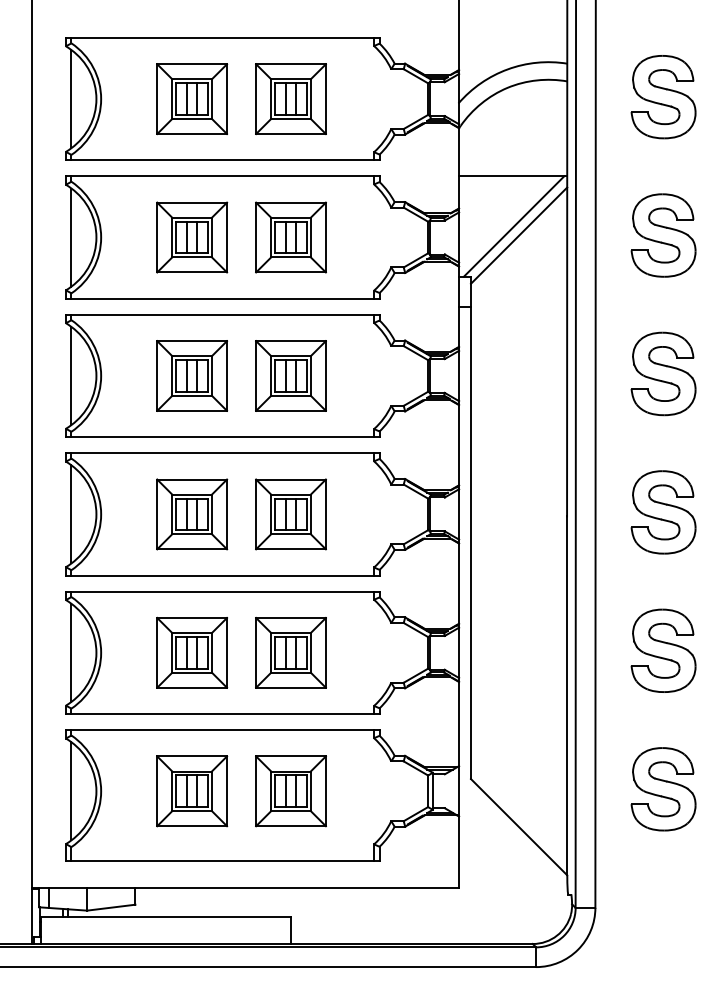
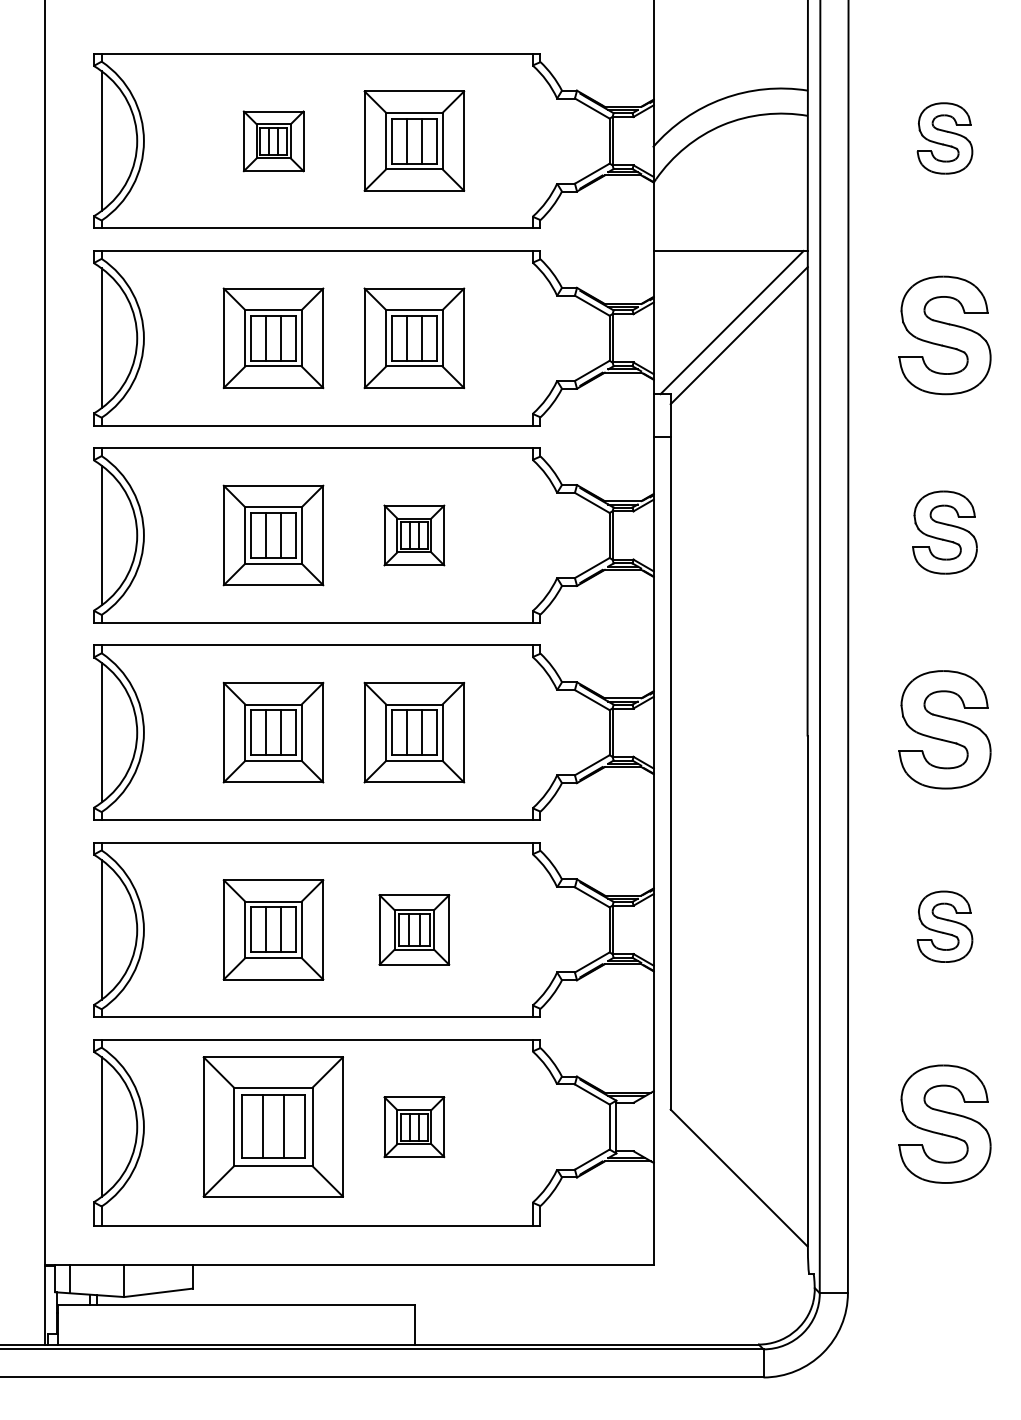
part: (663, 97) -> (944, 138), size x0.6
part: (192, 99) -> (274, 141), size x0.6
part: (663, 373) -> (944, 531), size x0.7
part: (290, 375) -> (413, 534), size x0.6
part: (663, 650) -> (944, 926), size x0.6
part: (290, 652) -> (413, 929), size x0.7
part: (192, 791) -> (274, 1127), size x1.4
part: (290, 791) -> (413, 1127), size x0.6

